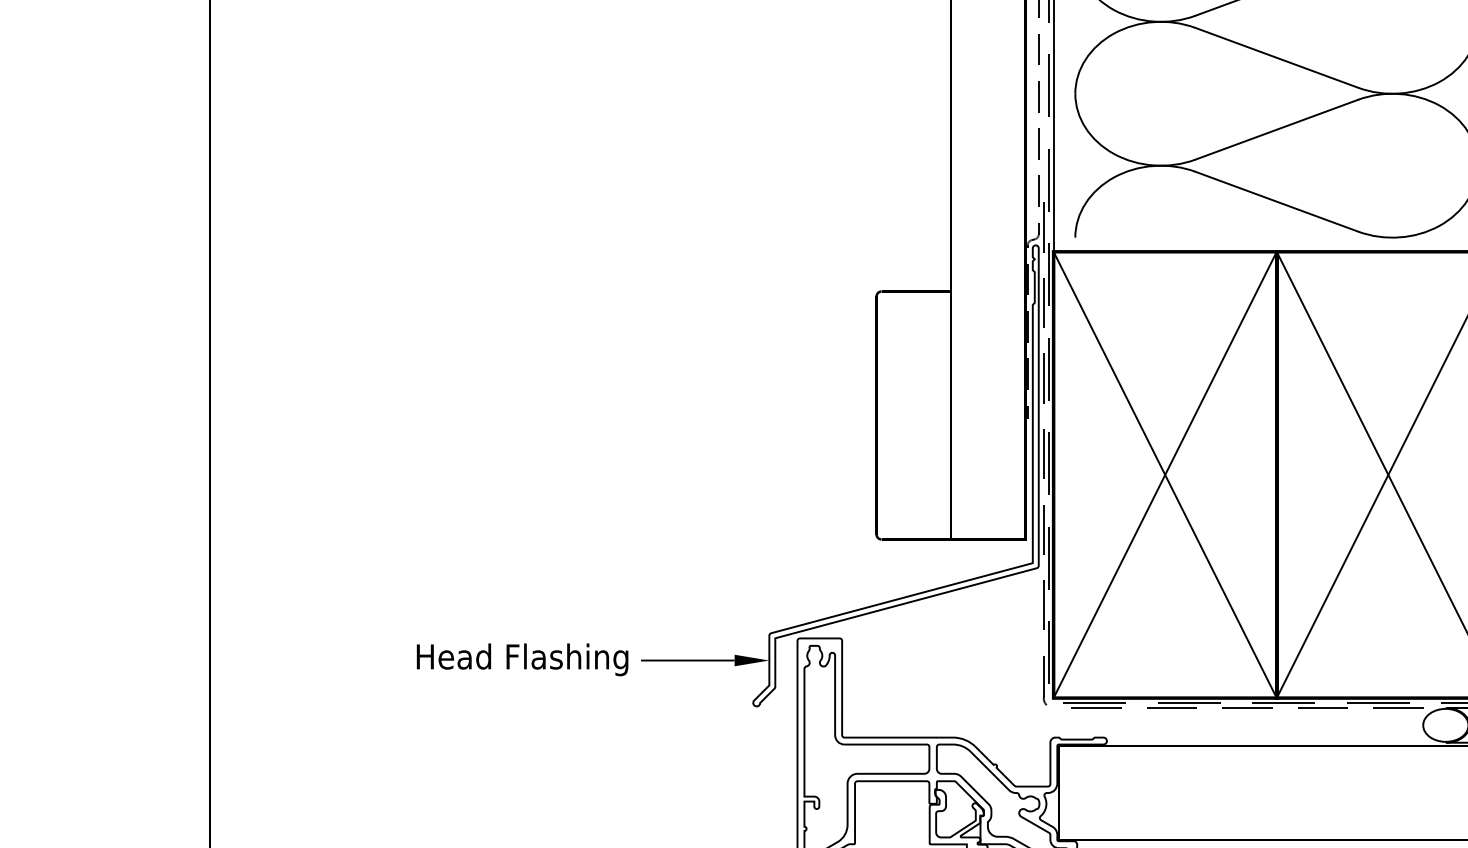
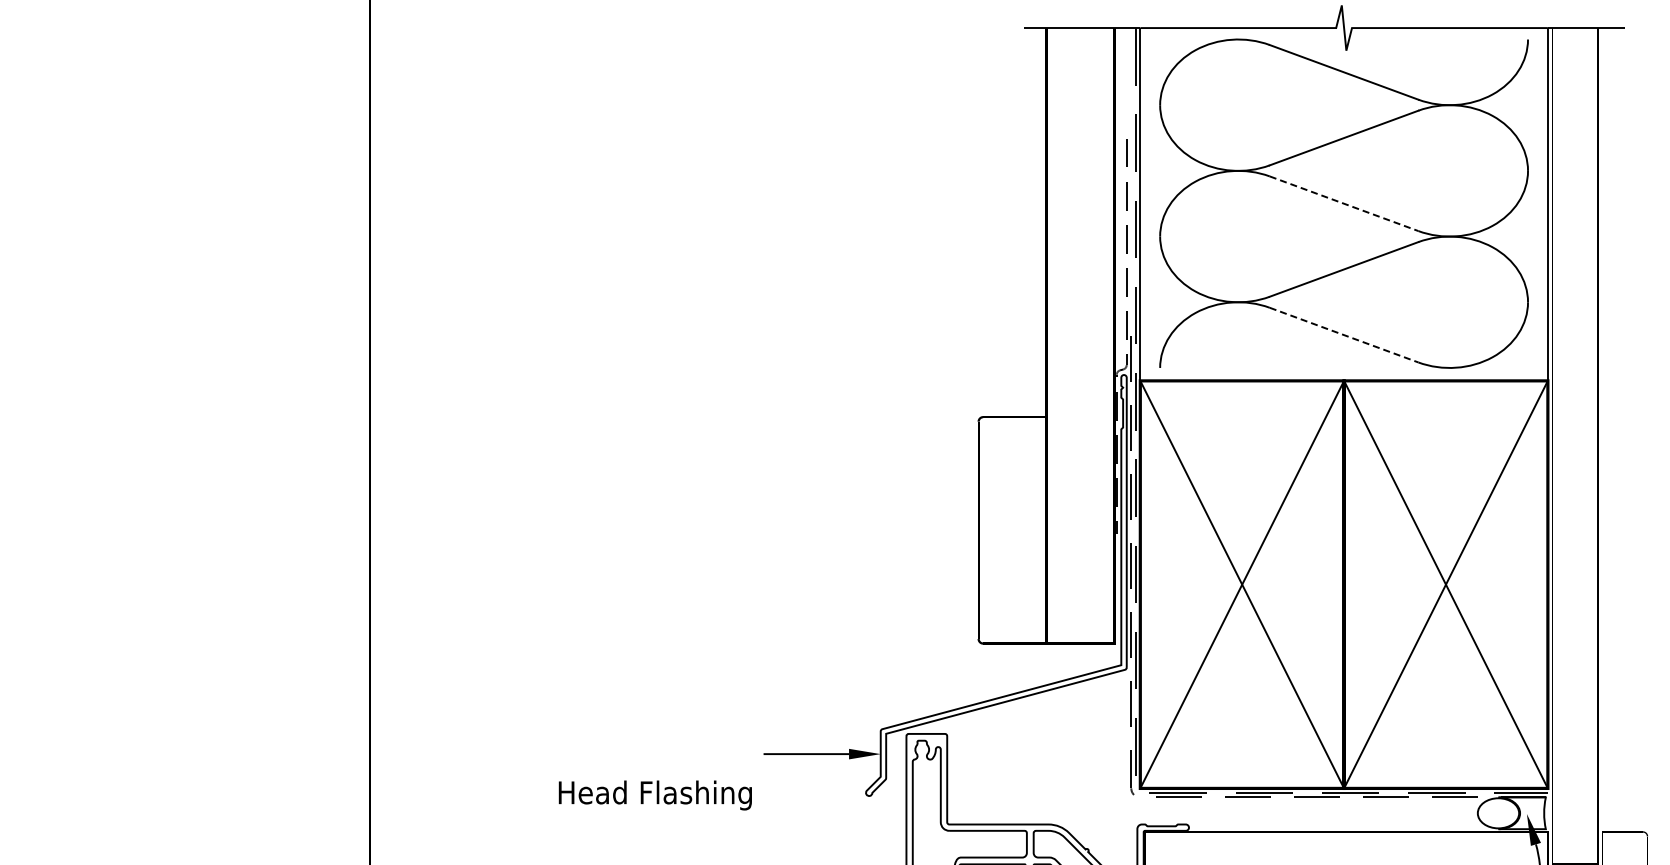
line: (1277, 57) -> (1344, 203), solid -> dashed
line: (1277, 202) -> (1344, 335), solid -> dashed
text: (521, 659) -> (654, 795), moved

